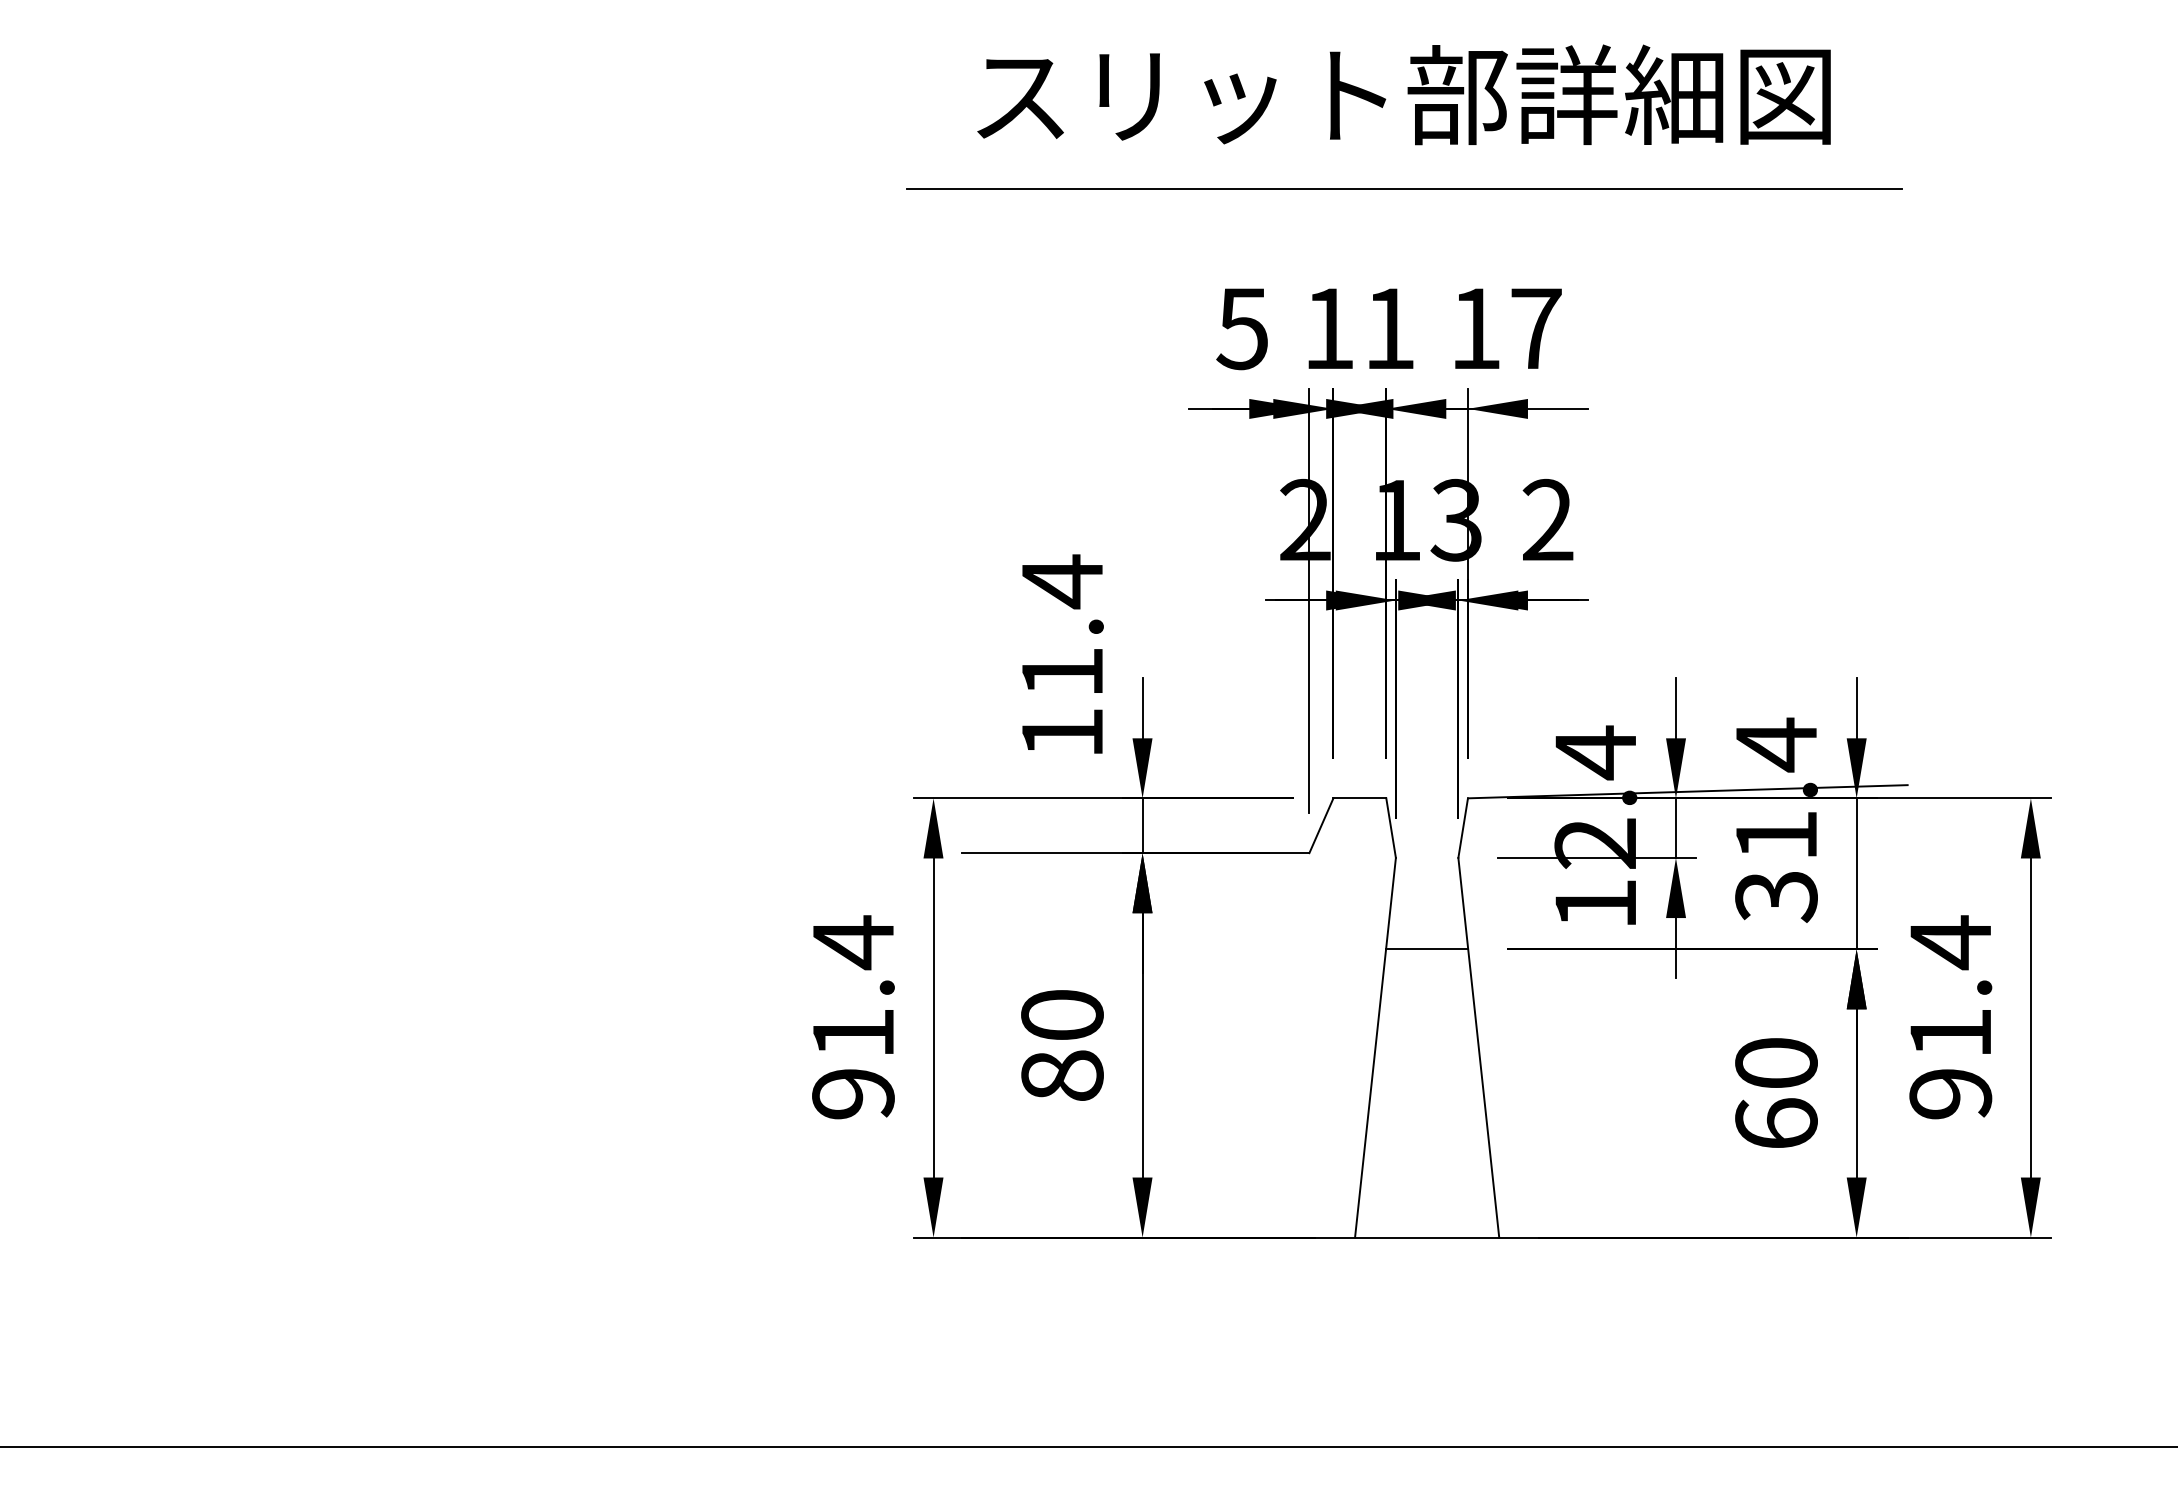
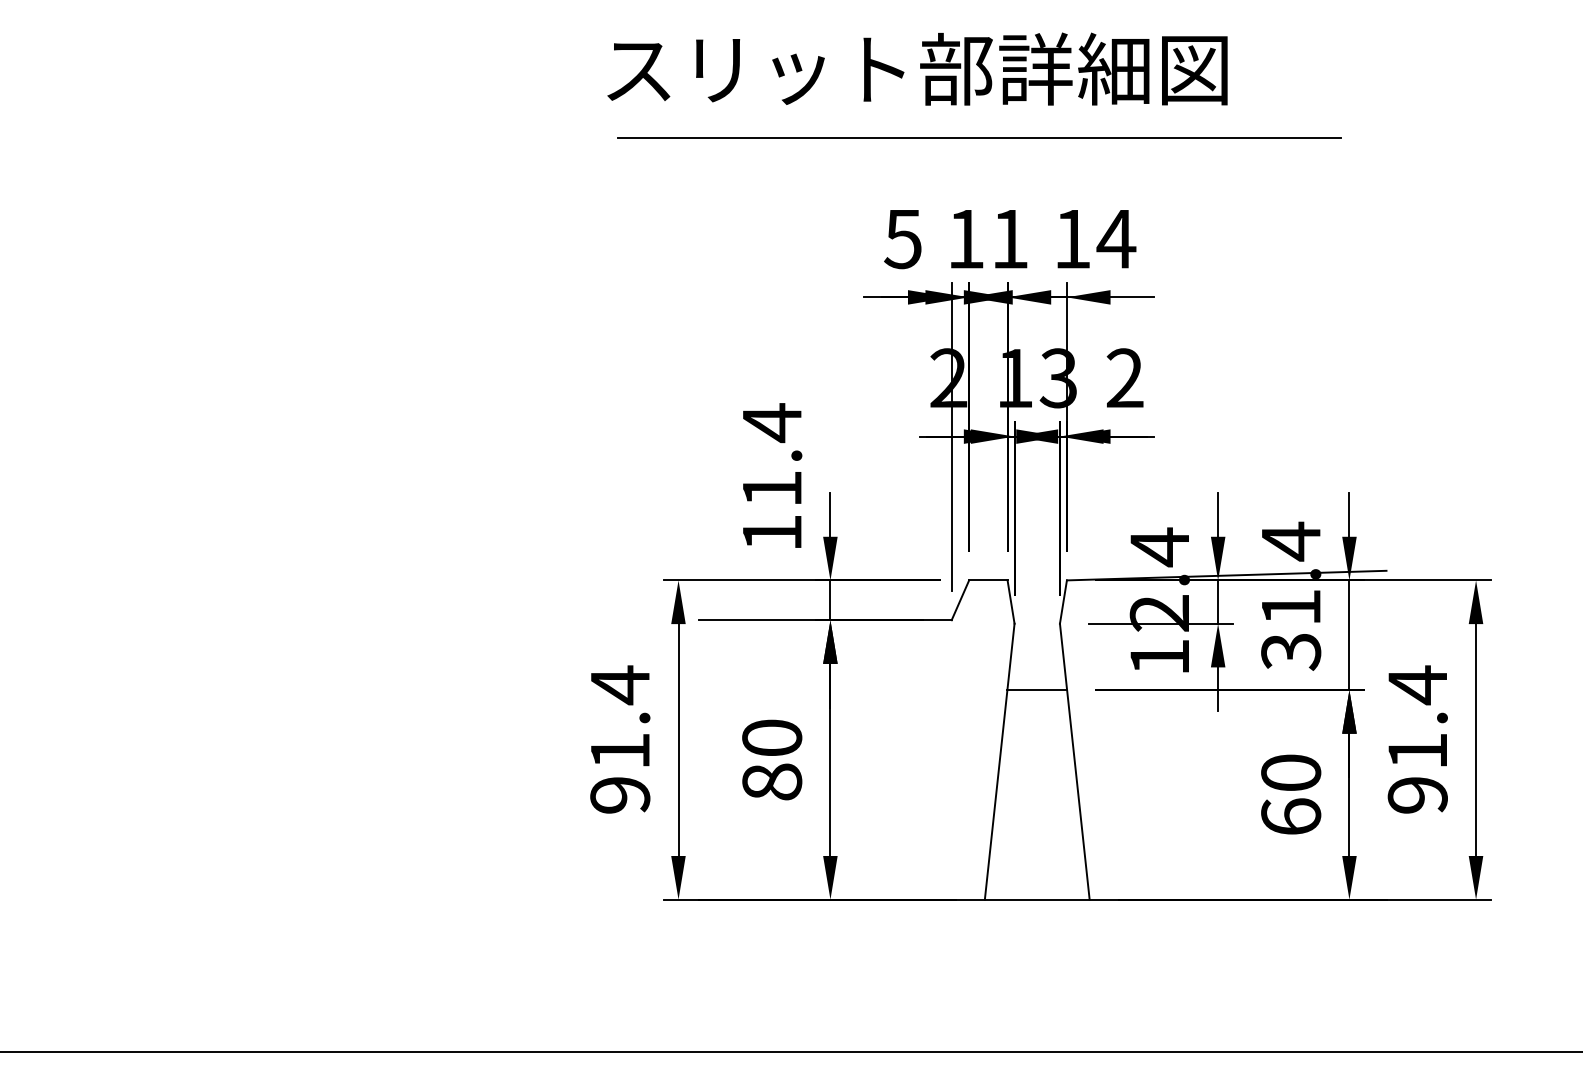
text: (1404, 94) -> (917, 68), moved
line: (1404, 188) -> (979, 137), moved
text: (1536, 329) -> (1116, 239), 17 -> 14

